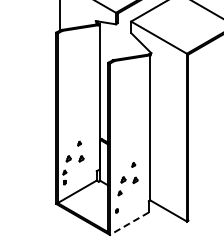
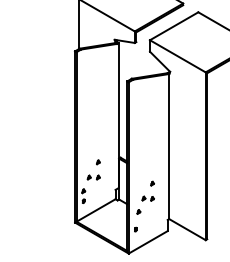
part: (74, 158) -> (93, 177), size x0.71
part: (128, 179) -> (147, 198), size x0.71
line: (129, 223) -> (148, 242), dashed -> solid

